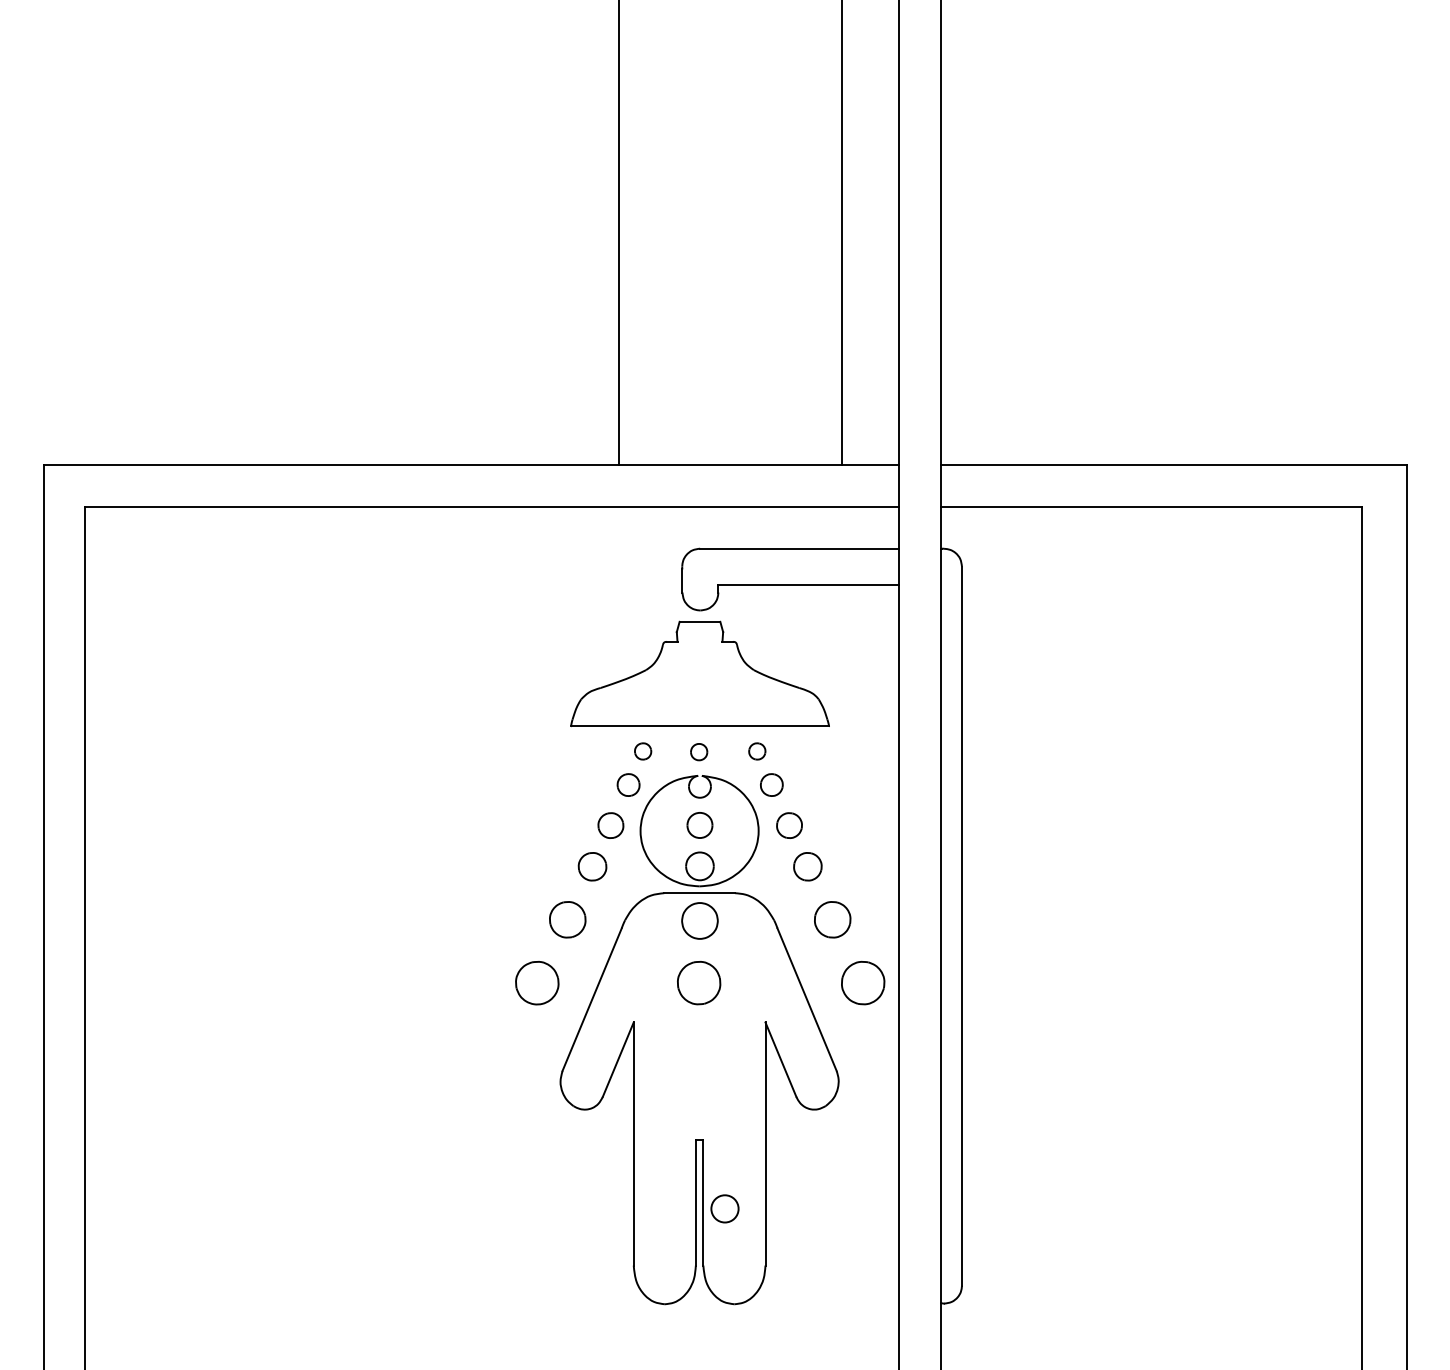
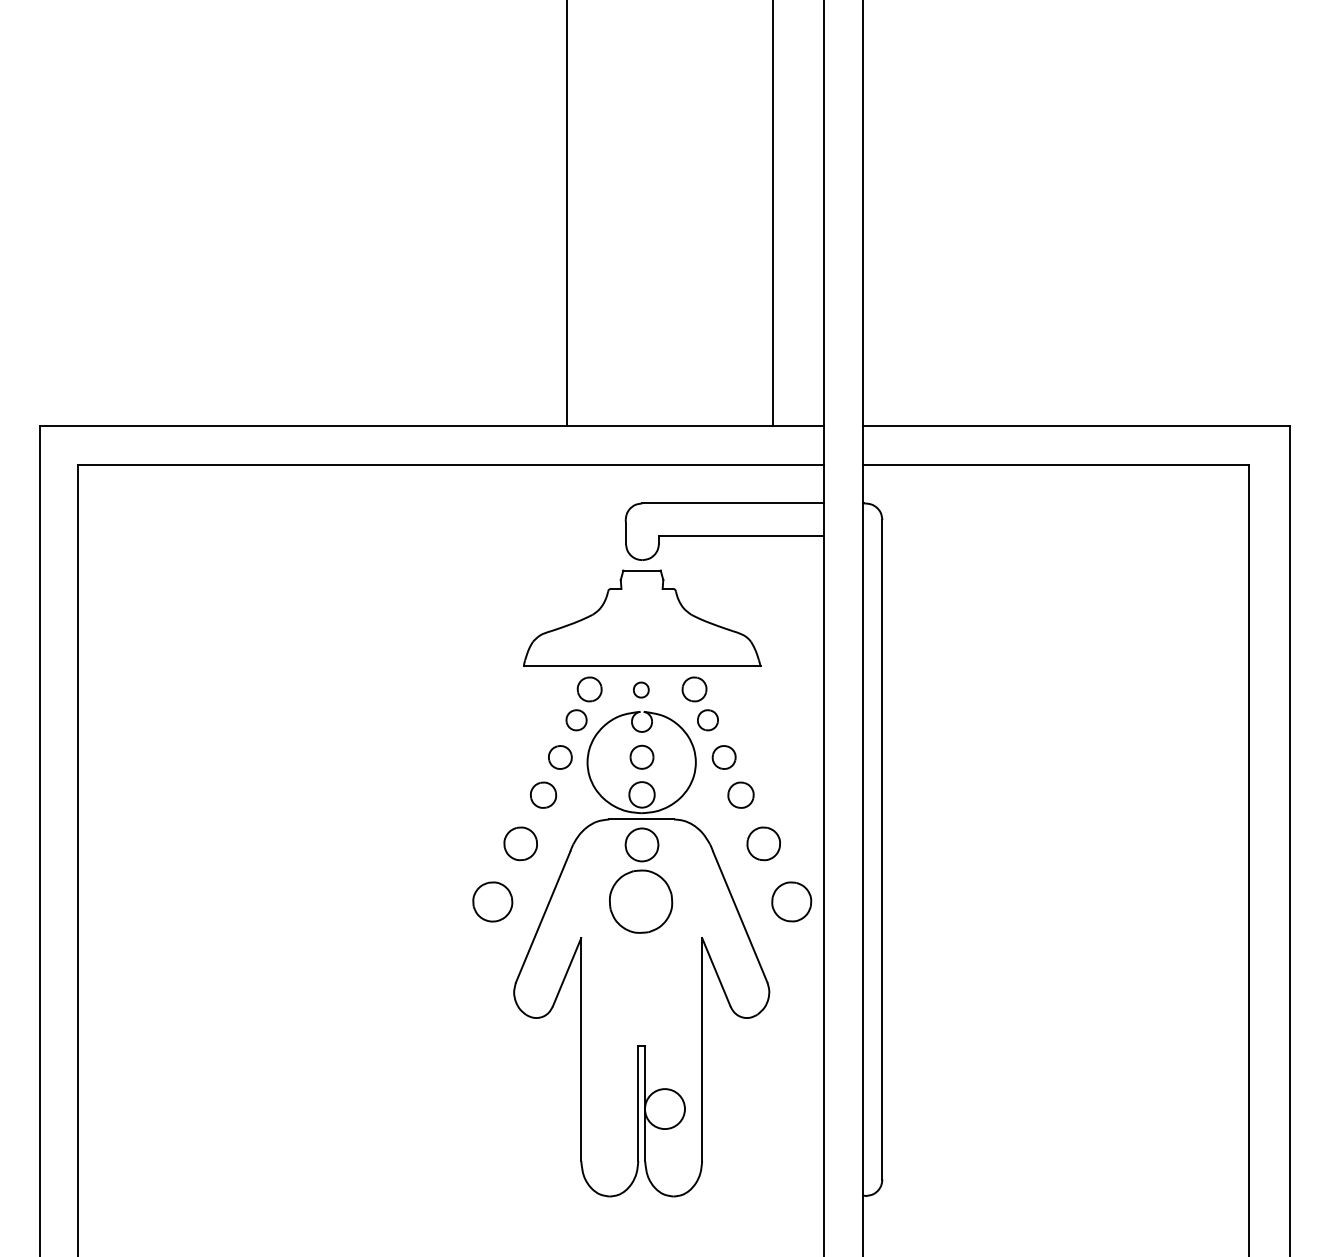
part: (643, 751) -> (590, 689), size x1.6
part: (757, 751) -> (694, 689), size x1.6
part: (699, 983) -> (641, 902), size x1.6
circle: (724, 1208) -> (664, 1108), size x1.6

